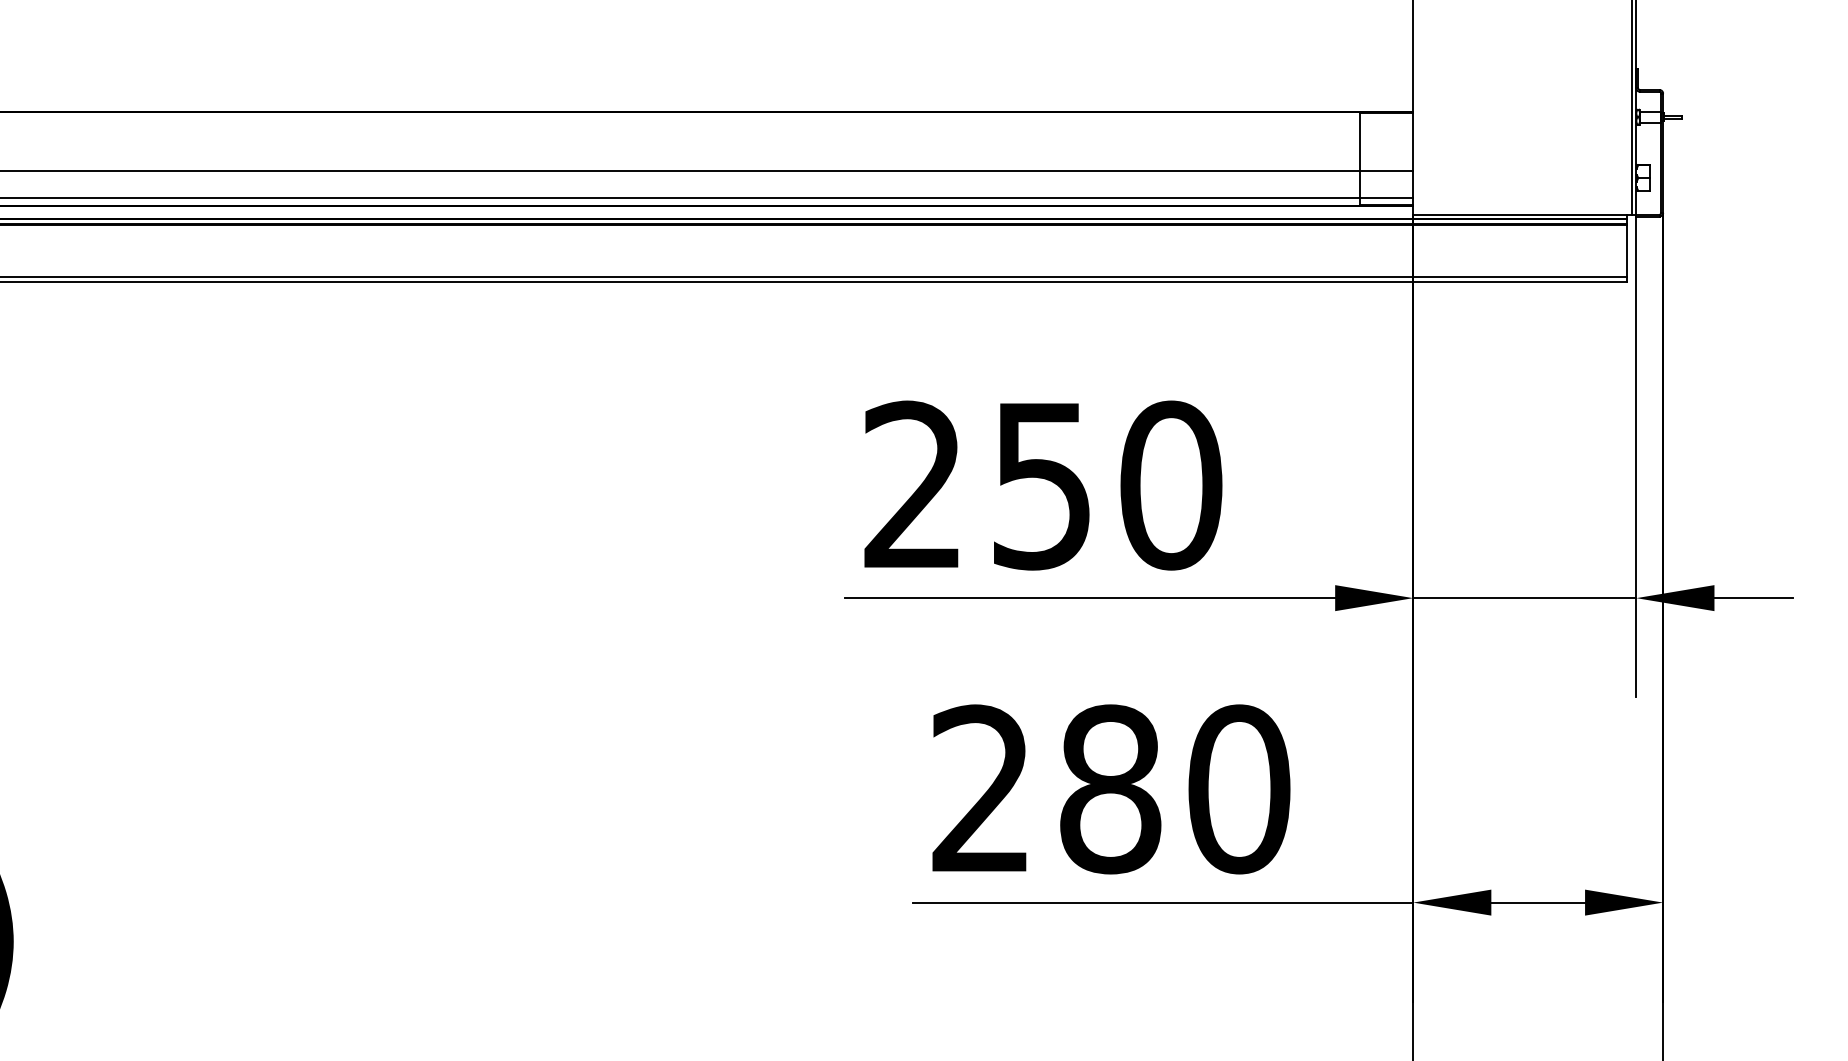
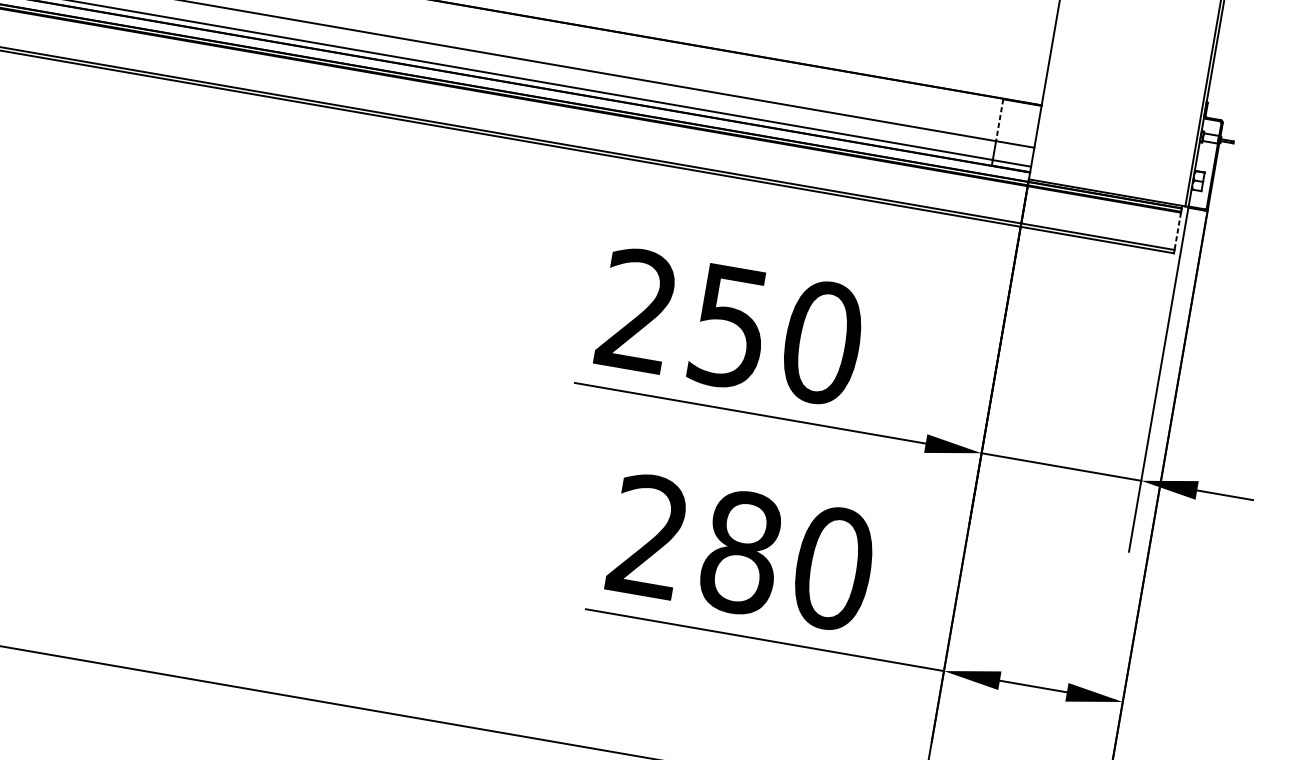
line: (1359, 142) -> (999, 120), solid -> dashed
line: (1627, 251) -> (1177, 231), solid -> dashed

